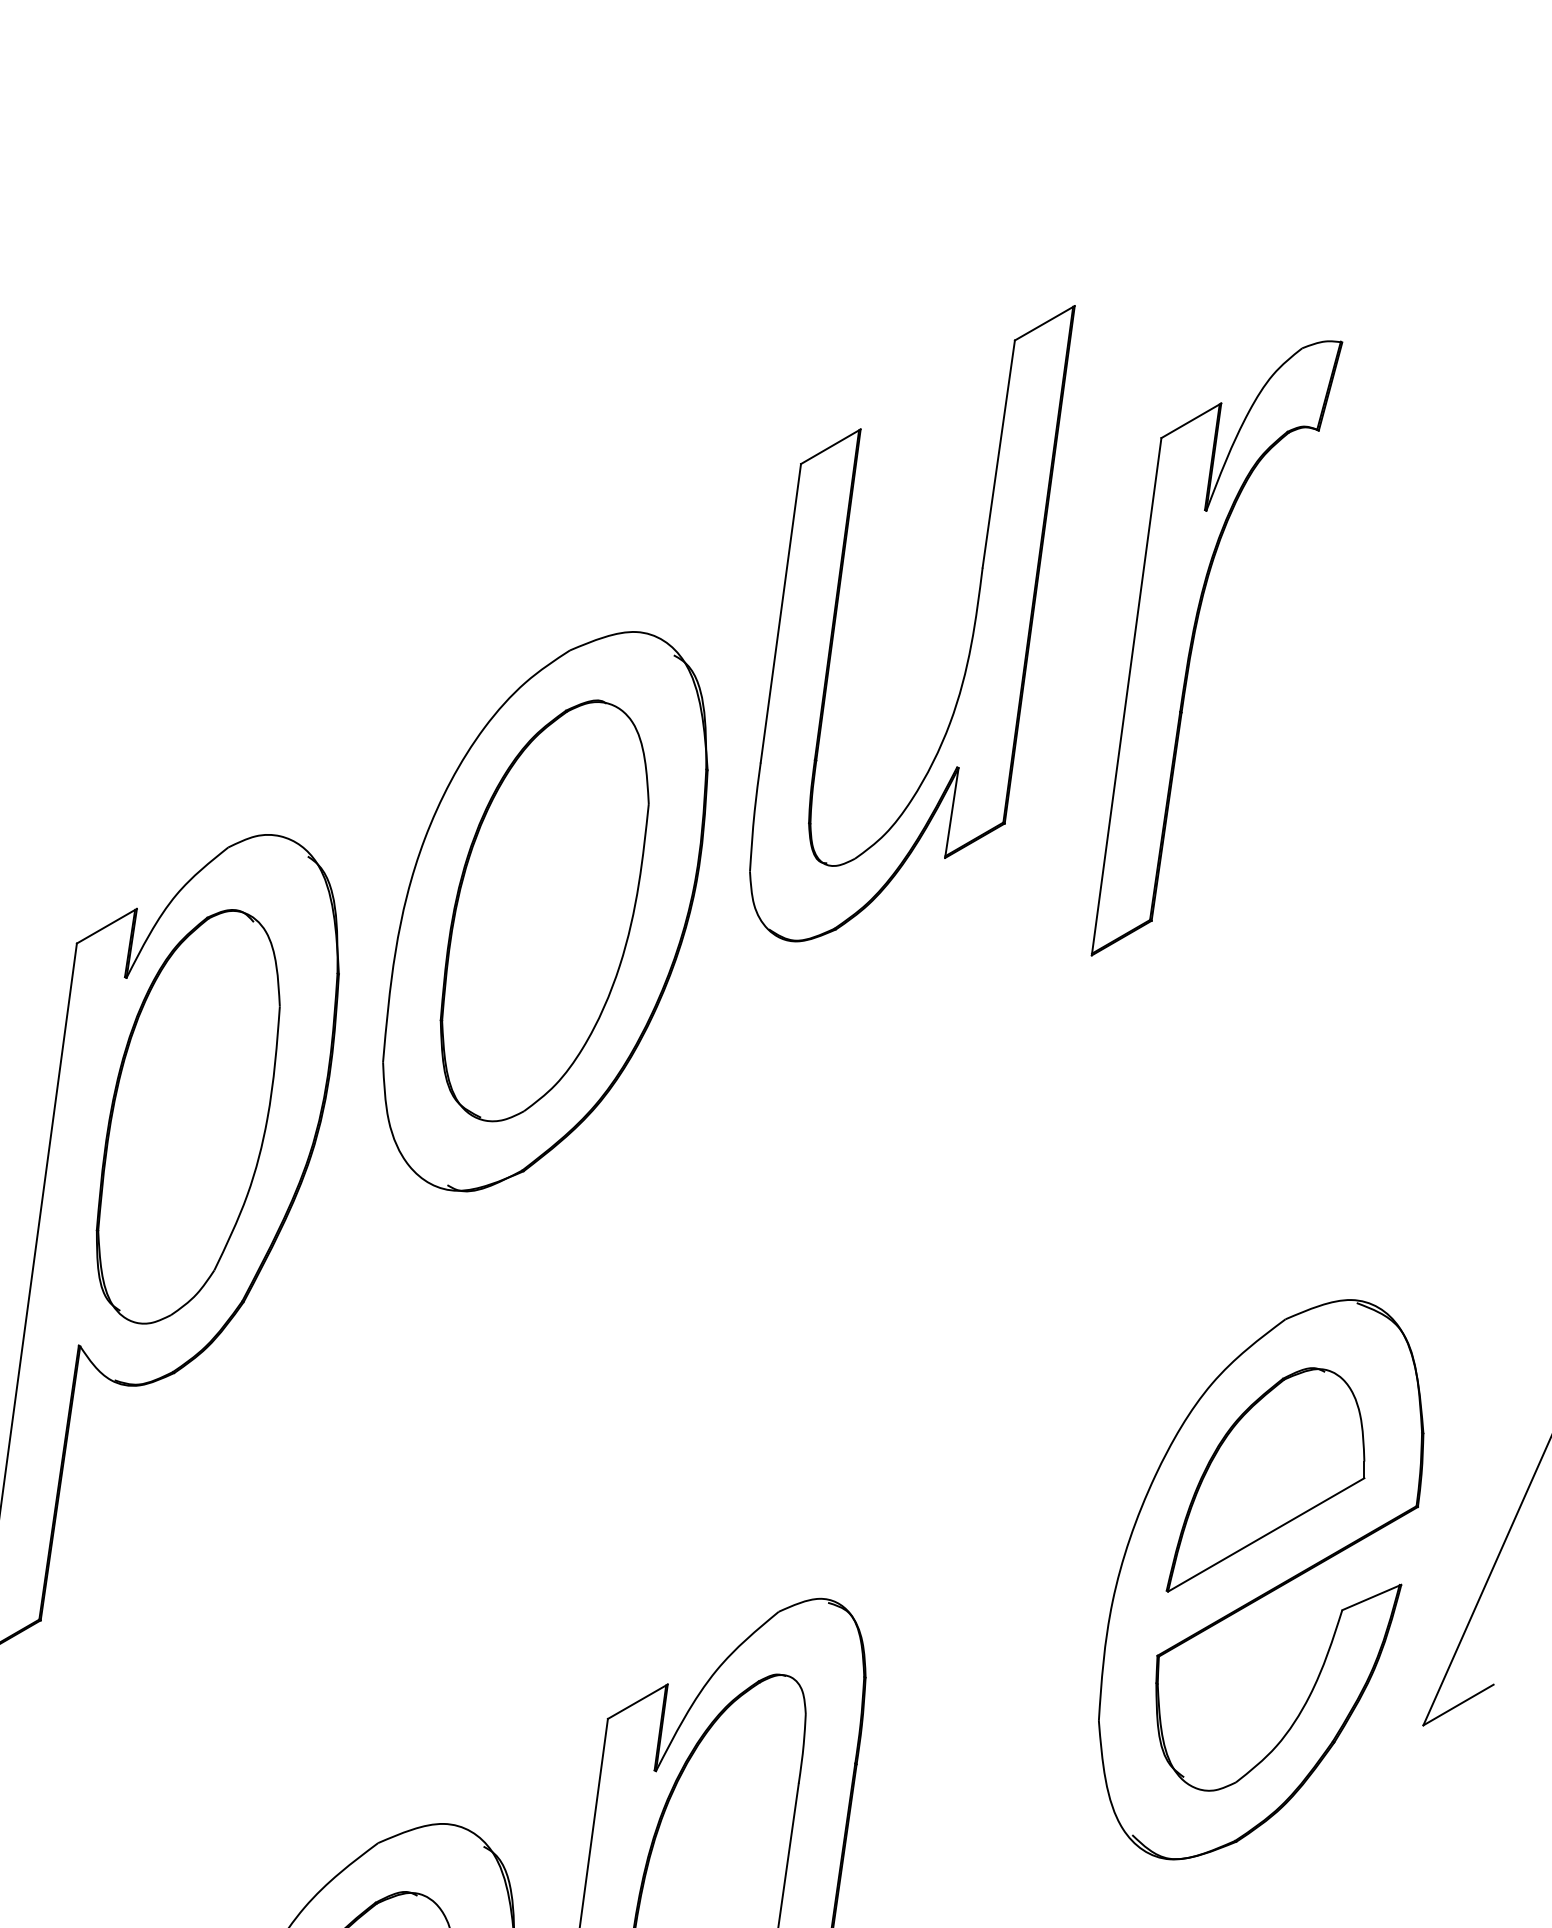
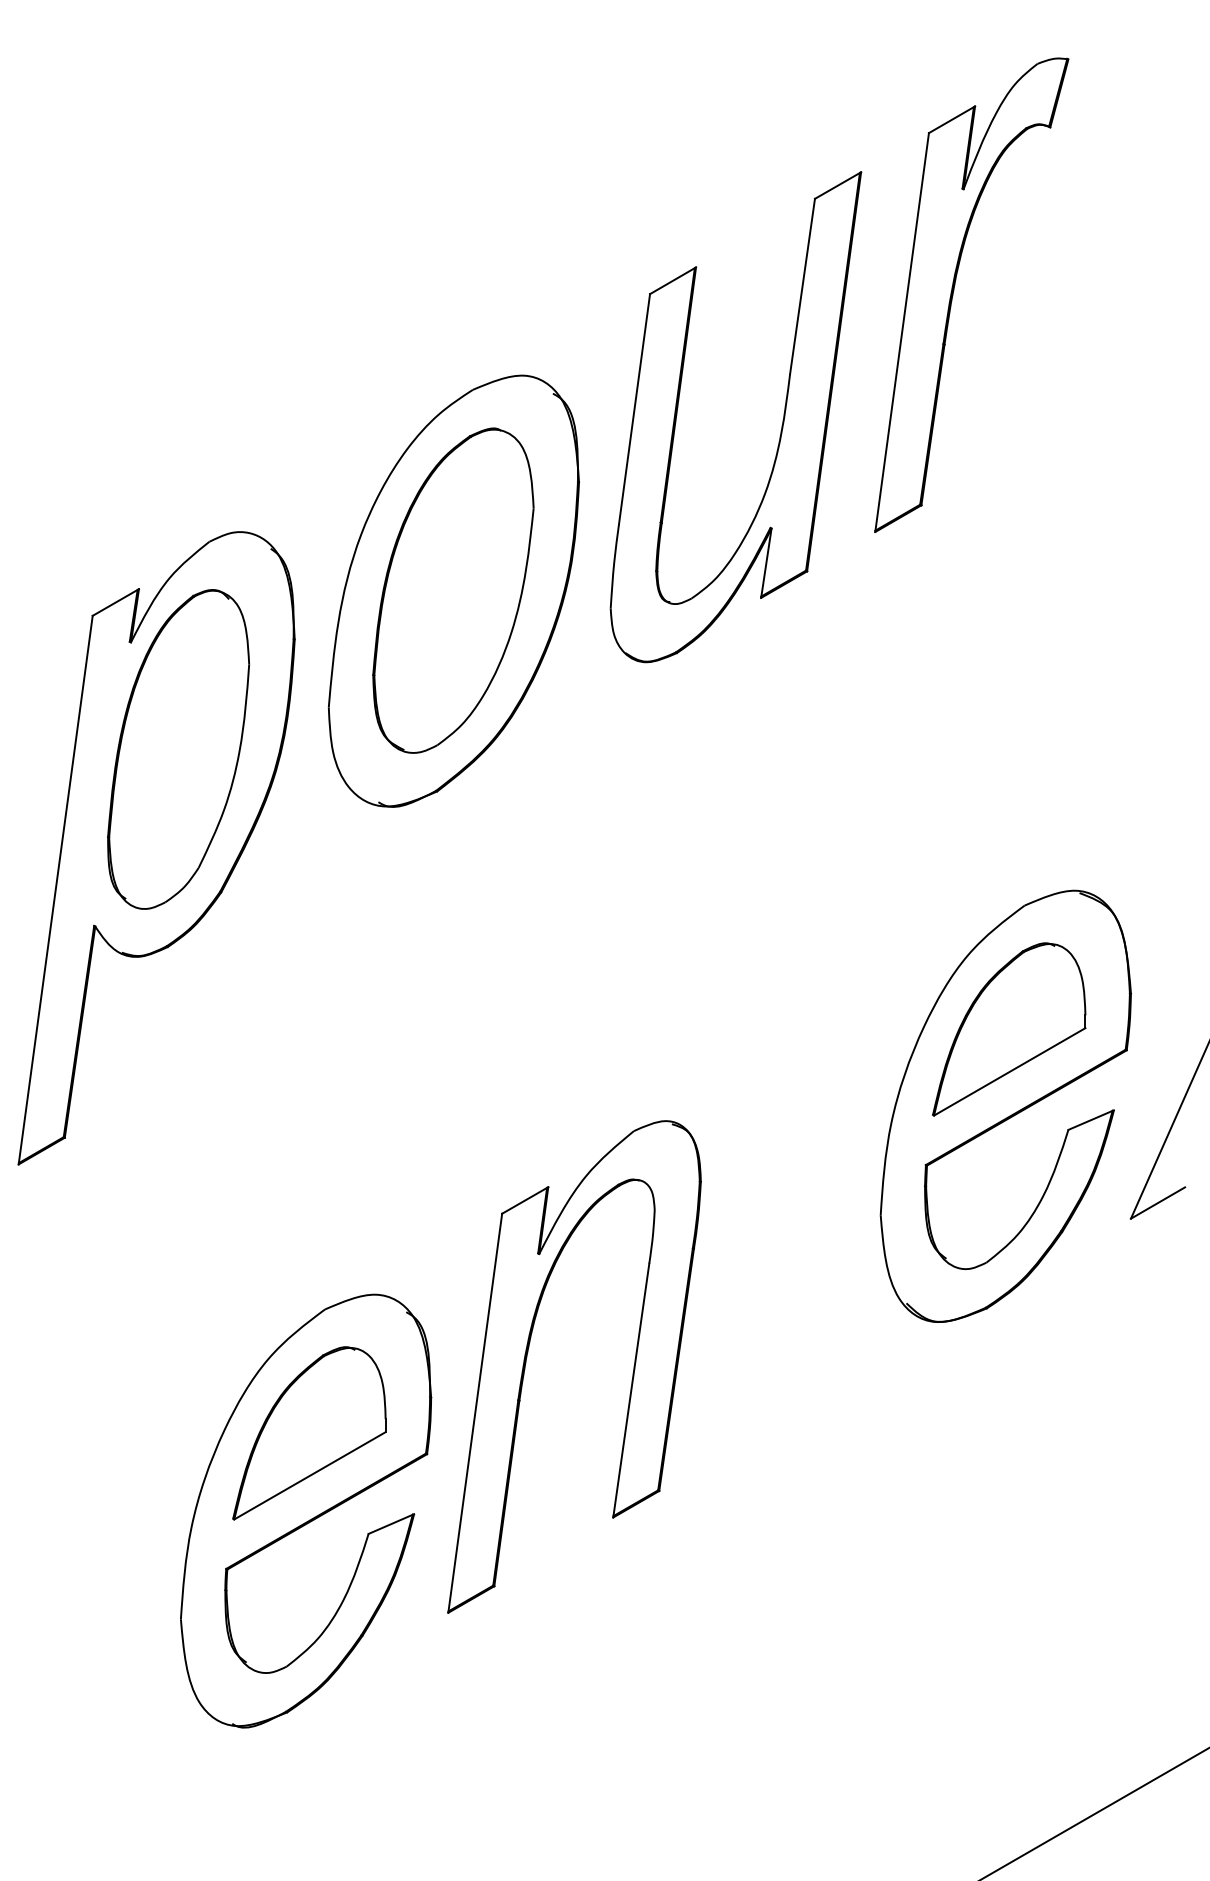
part: (971, 634) -> (781, 425), moved
part: (1194, 642) -> (954, 290), moved

